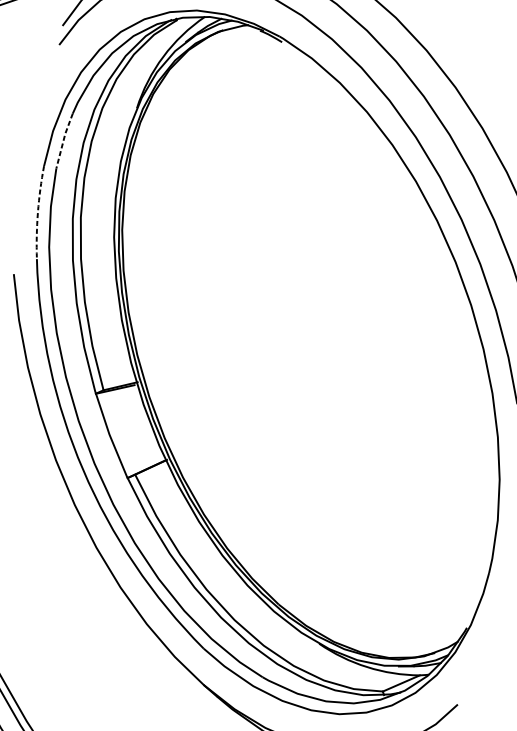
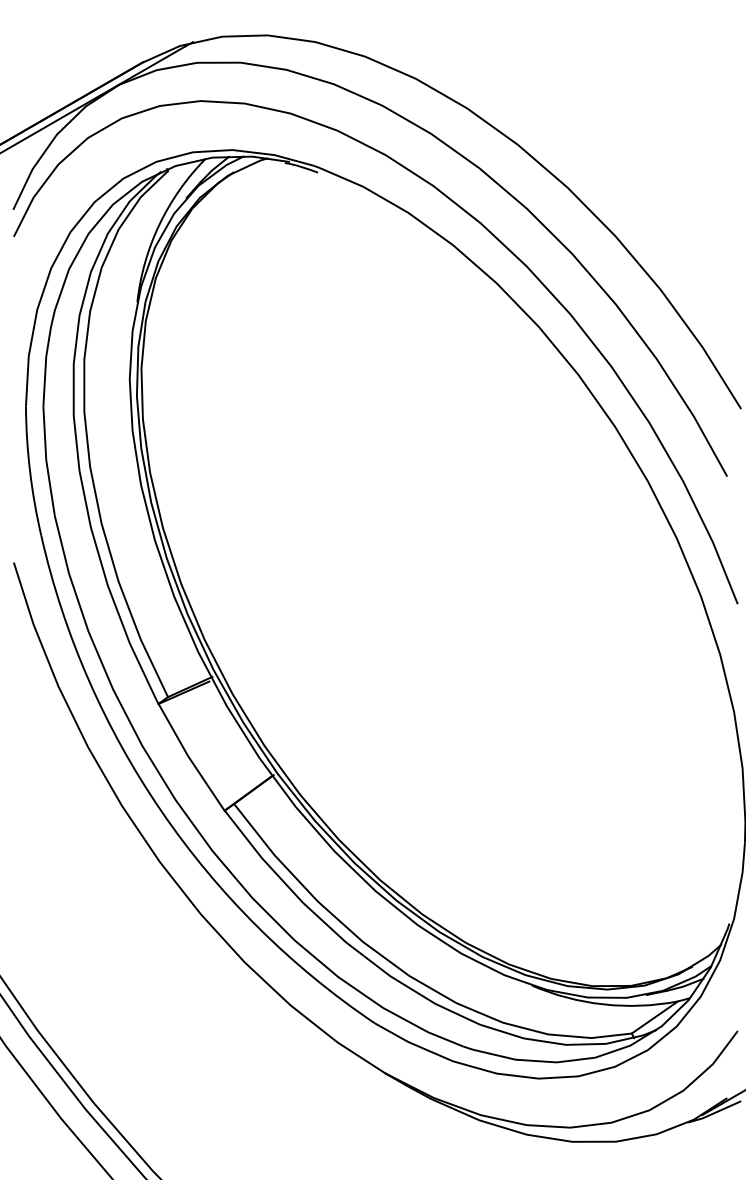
line: (63, 140) -> (45, 366), dashed -> solid
arc: (38, 212) -> (30, 471), dashed -> solid

